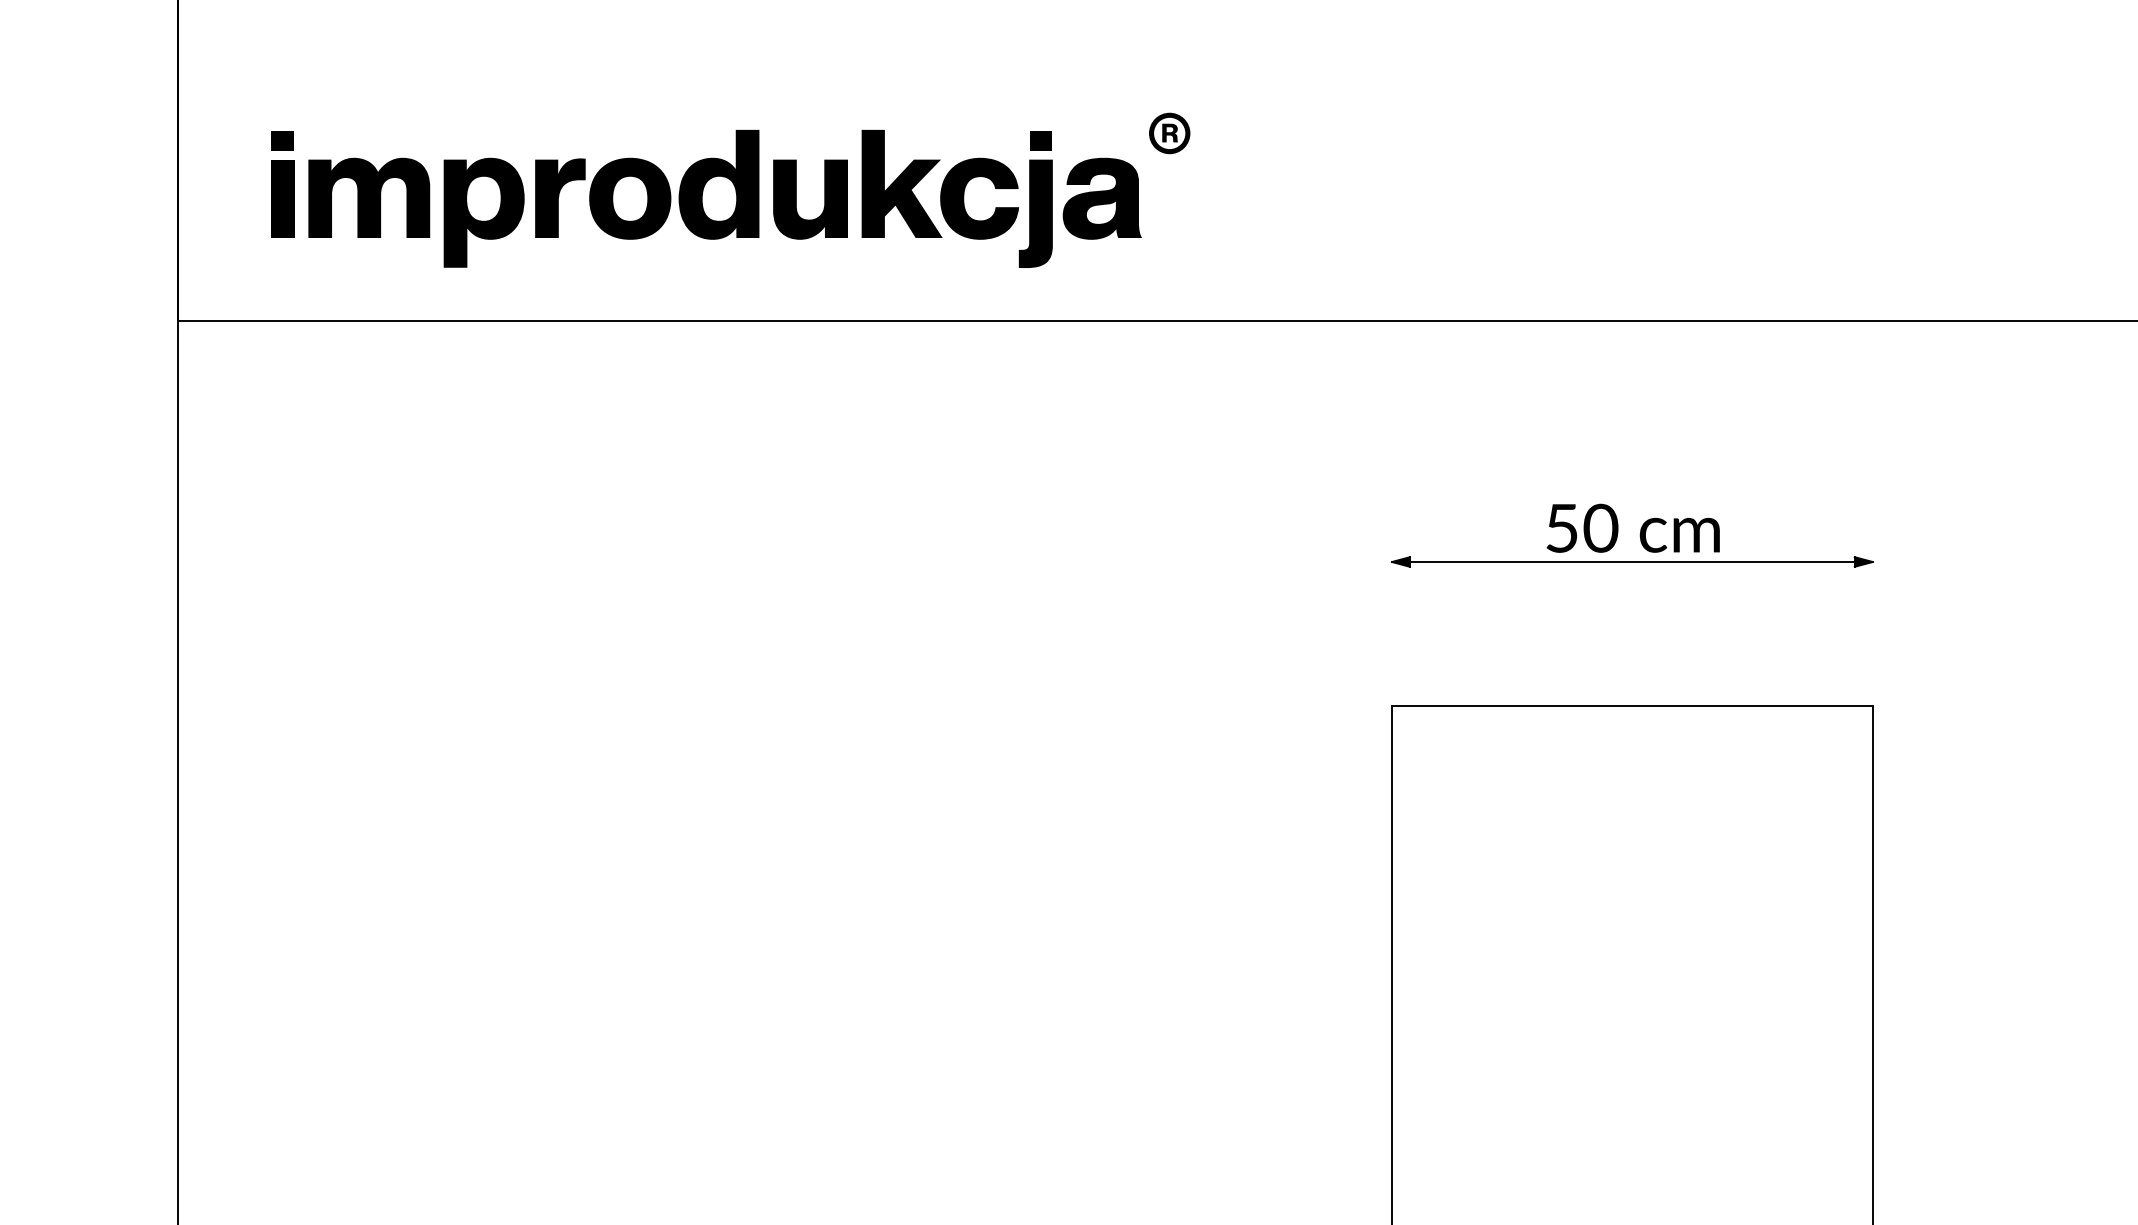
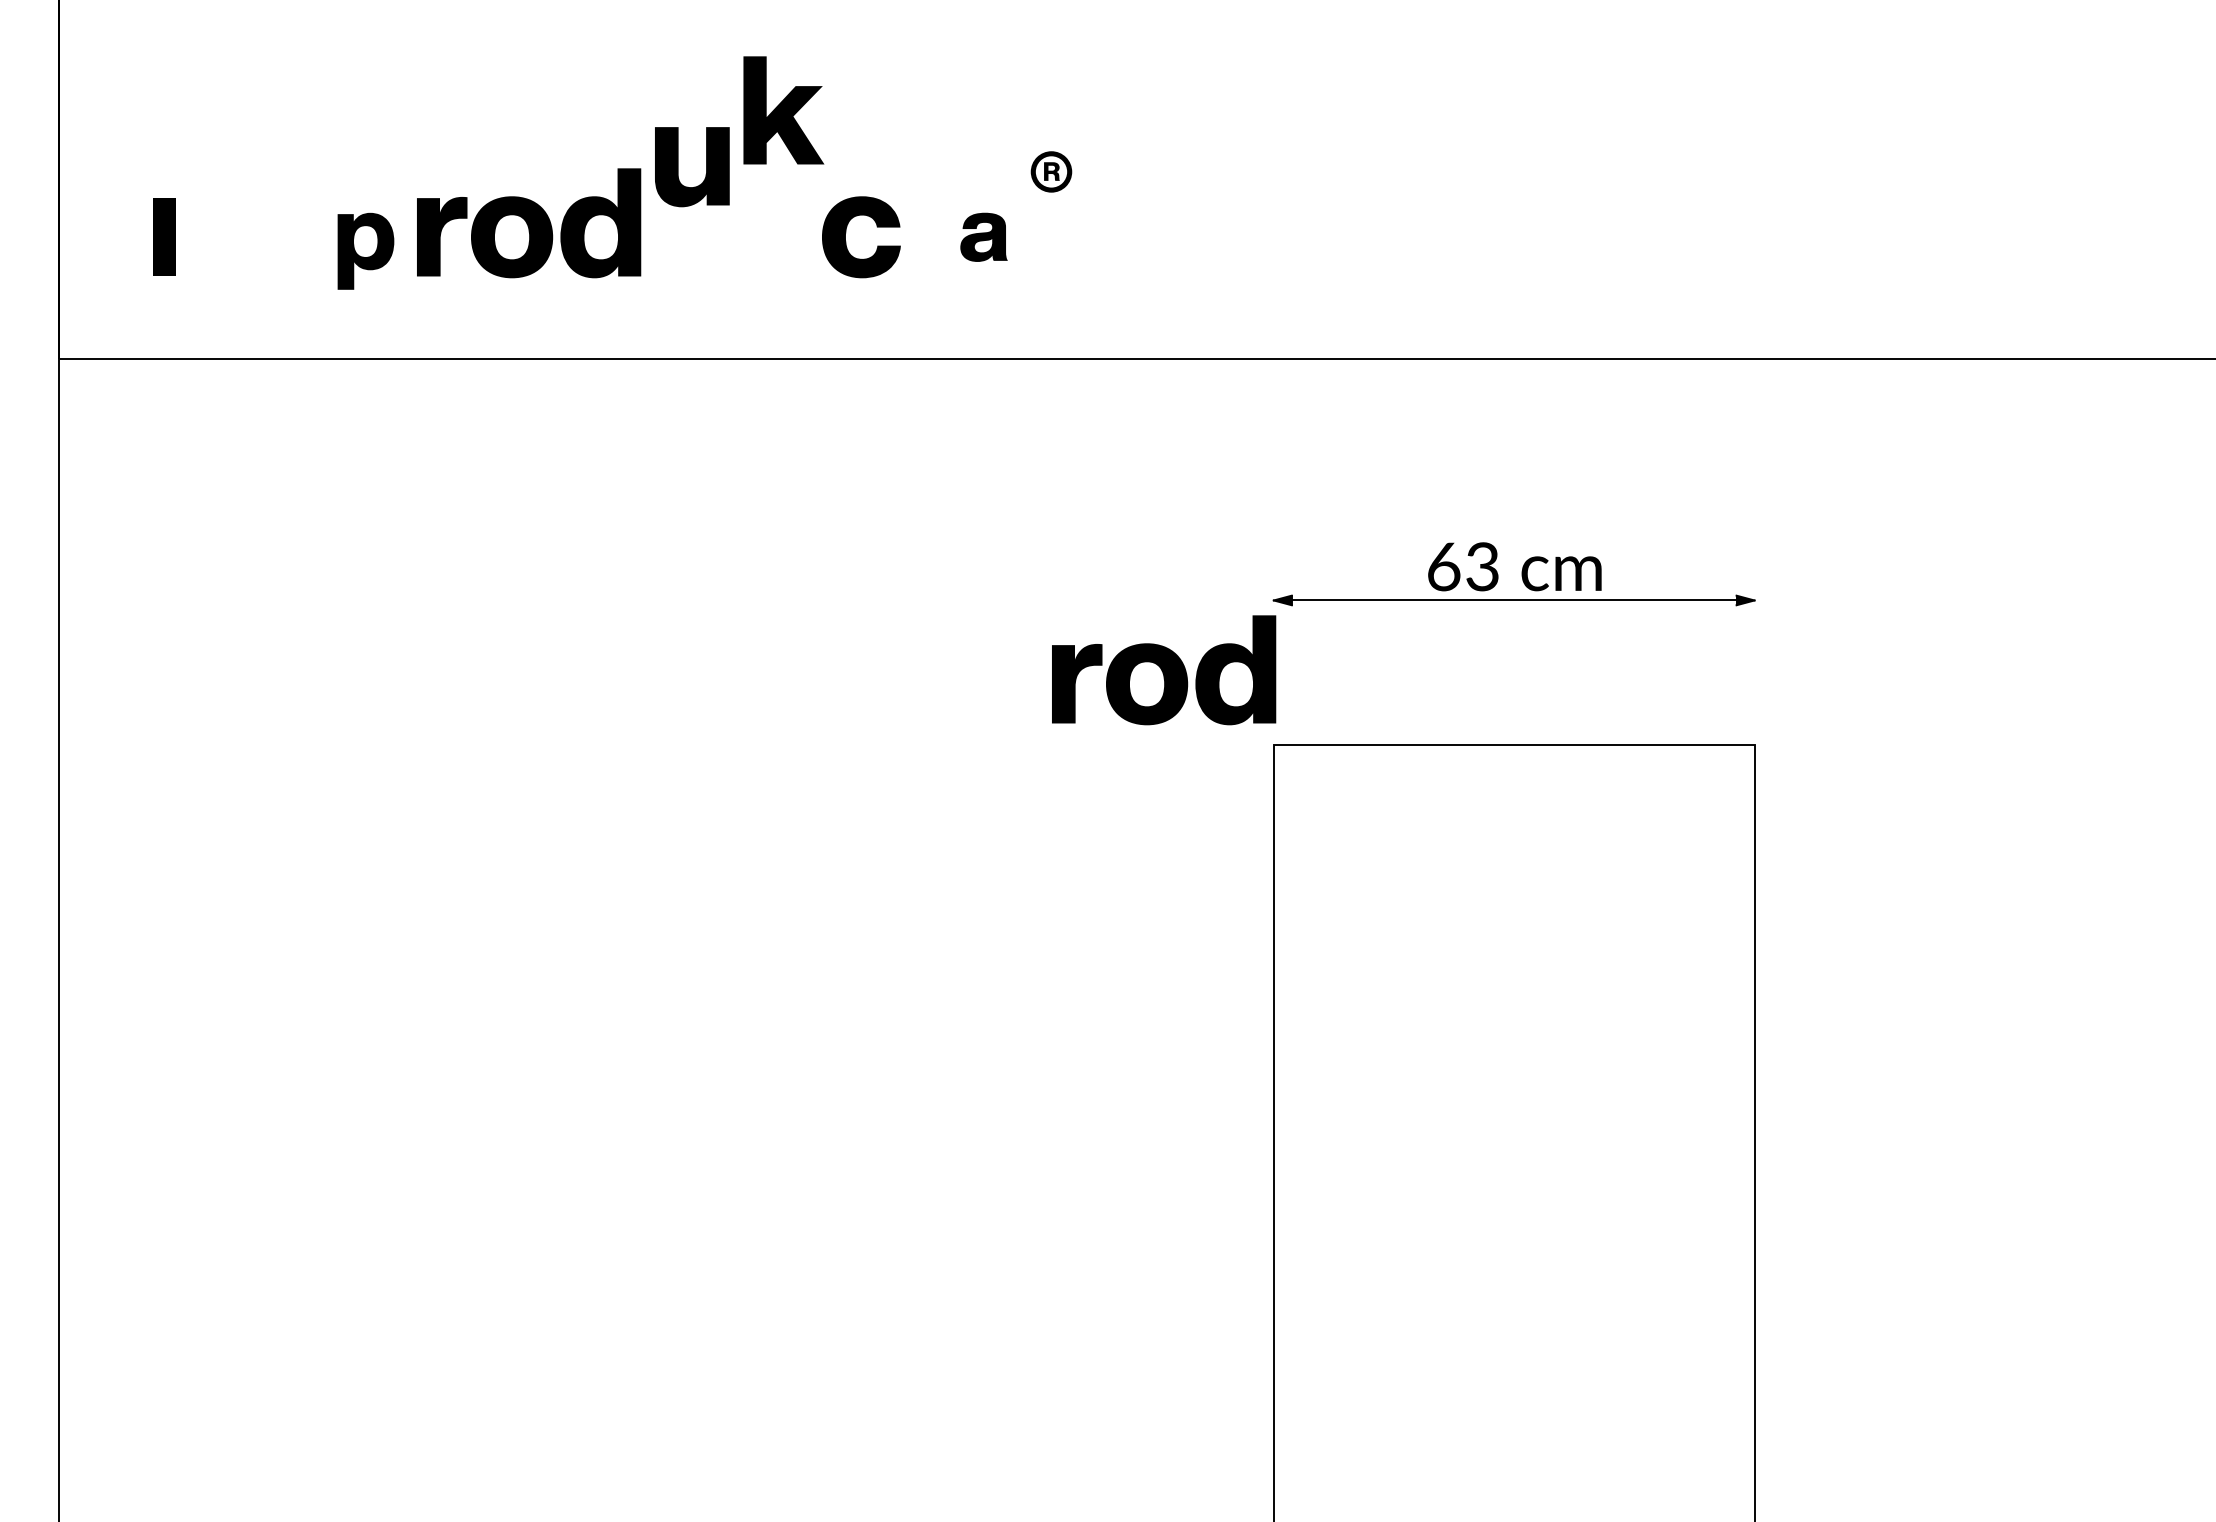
fill: (282, 141) -> (164, 179), removed
fill: (1040, 141) -> (922, 179), removed
part: (901, 184) -> (783, 110), moved
fill: (368, 198) -> (250, 236), removed
part: (1101, 199) -> (983, 237), size x0.6
part: (796, 200) -> (678, 167), moved
part: (483, 213) -> (365, 251), size x0.7
fill: (1035, 214) -> (917, 252), removed
text: (1582, 528) -> (1464, 566), 50 -> 63
part: (1282, 632) -> (1164, 670), added

